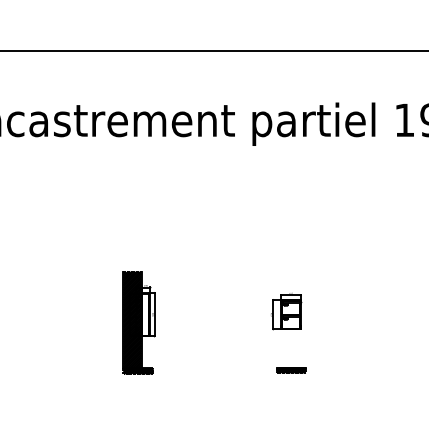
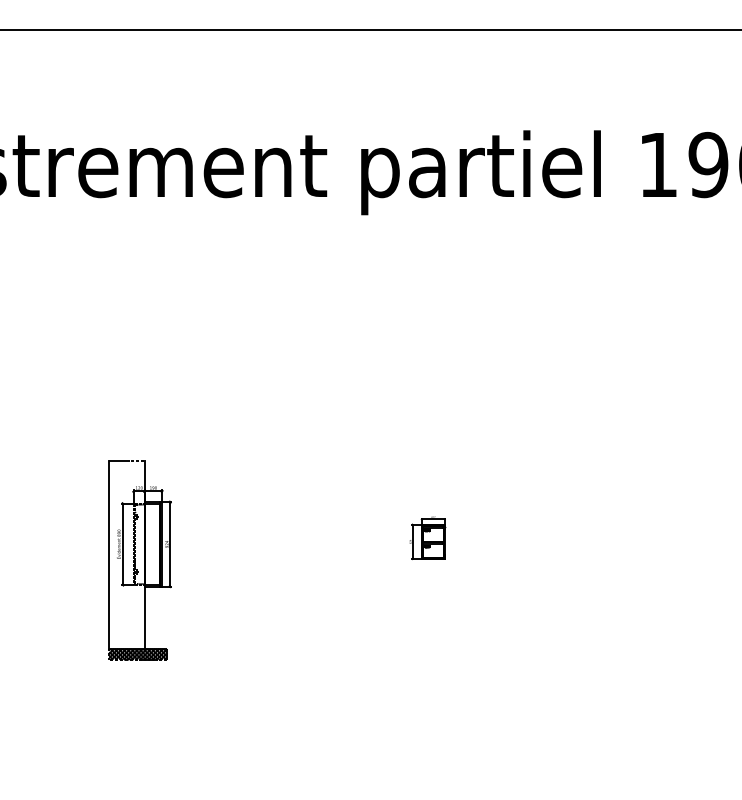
part: (286, 311) -> (427, 538), size x0.6
hatch: (132, 319) -> (127, 553), removed
part: (291, 370) -> (437, 653), removed

